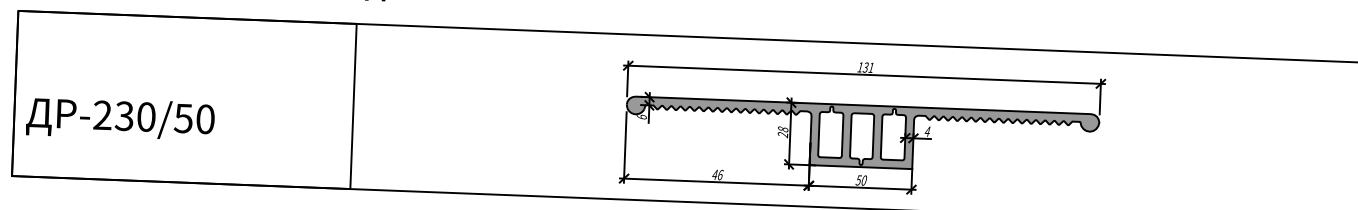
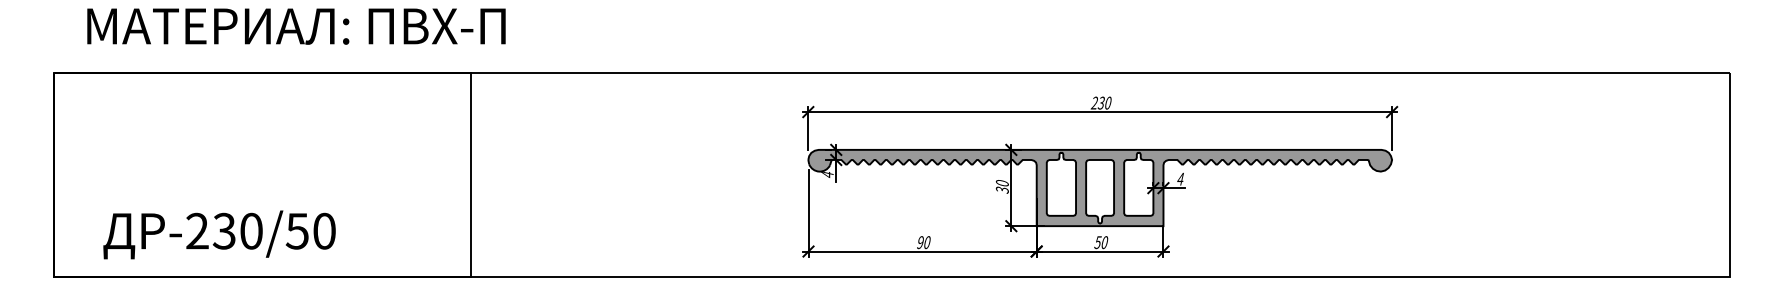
text: (865, 67) -> (1100, 102), 131 -> 230
text: (641, 116) -> (827, 174), 6 -> 4
text: (120, 118) -> (219, 234), moved
text: (783, 132) -> (1002, 186), 28 -> 30
text: (718, 174) -> (924, 242), 46 -> 90

